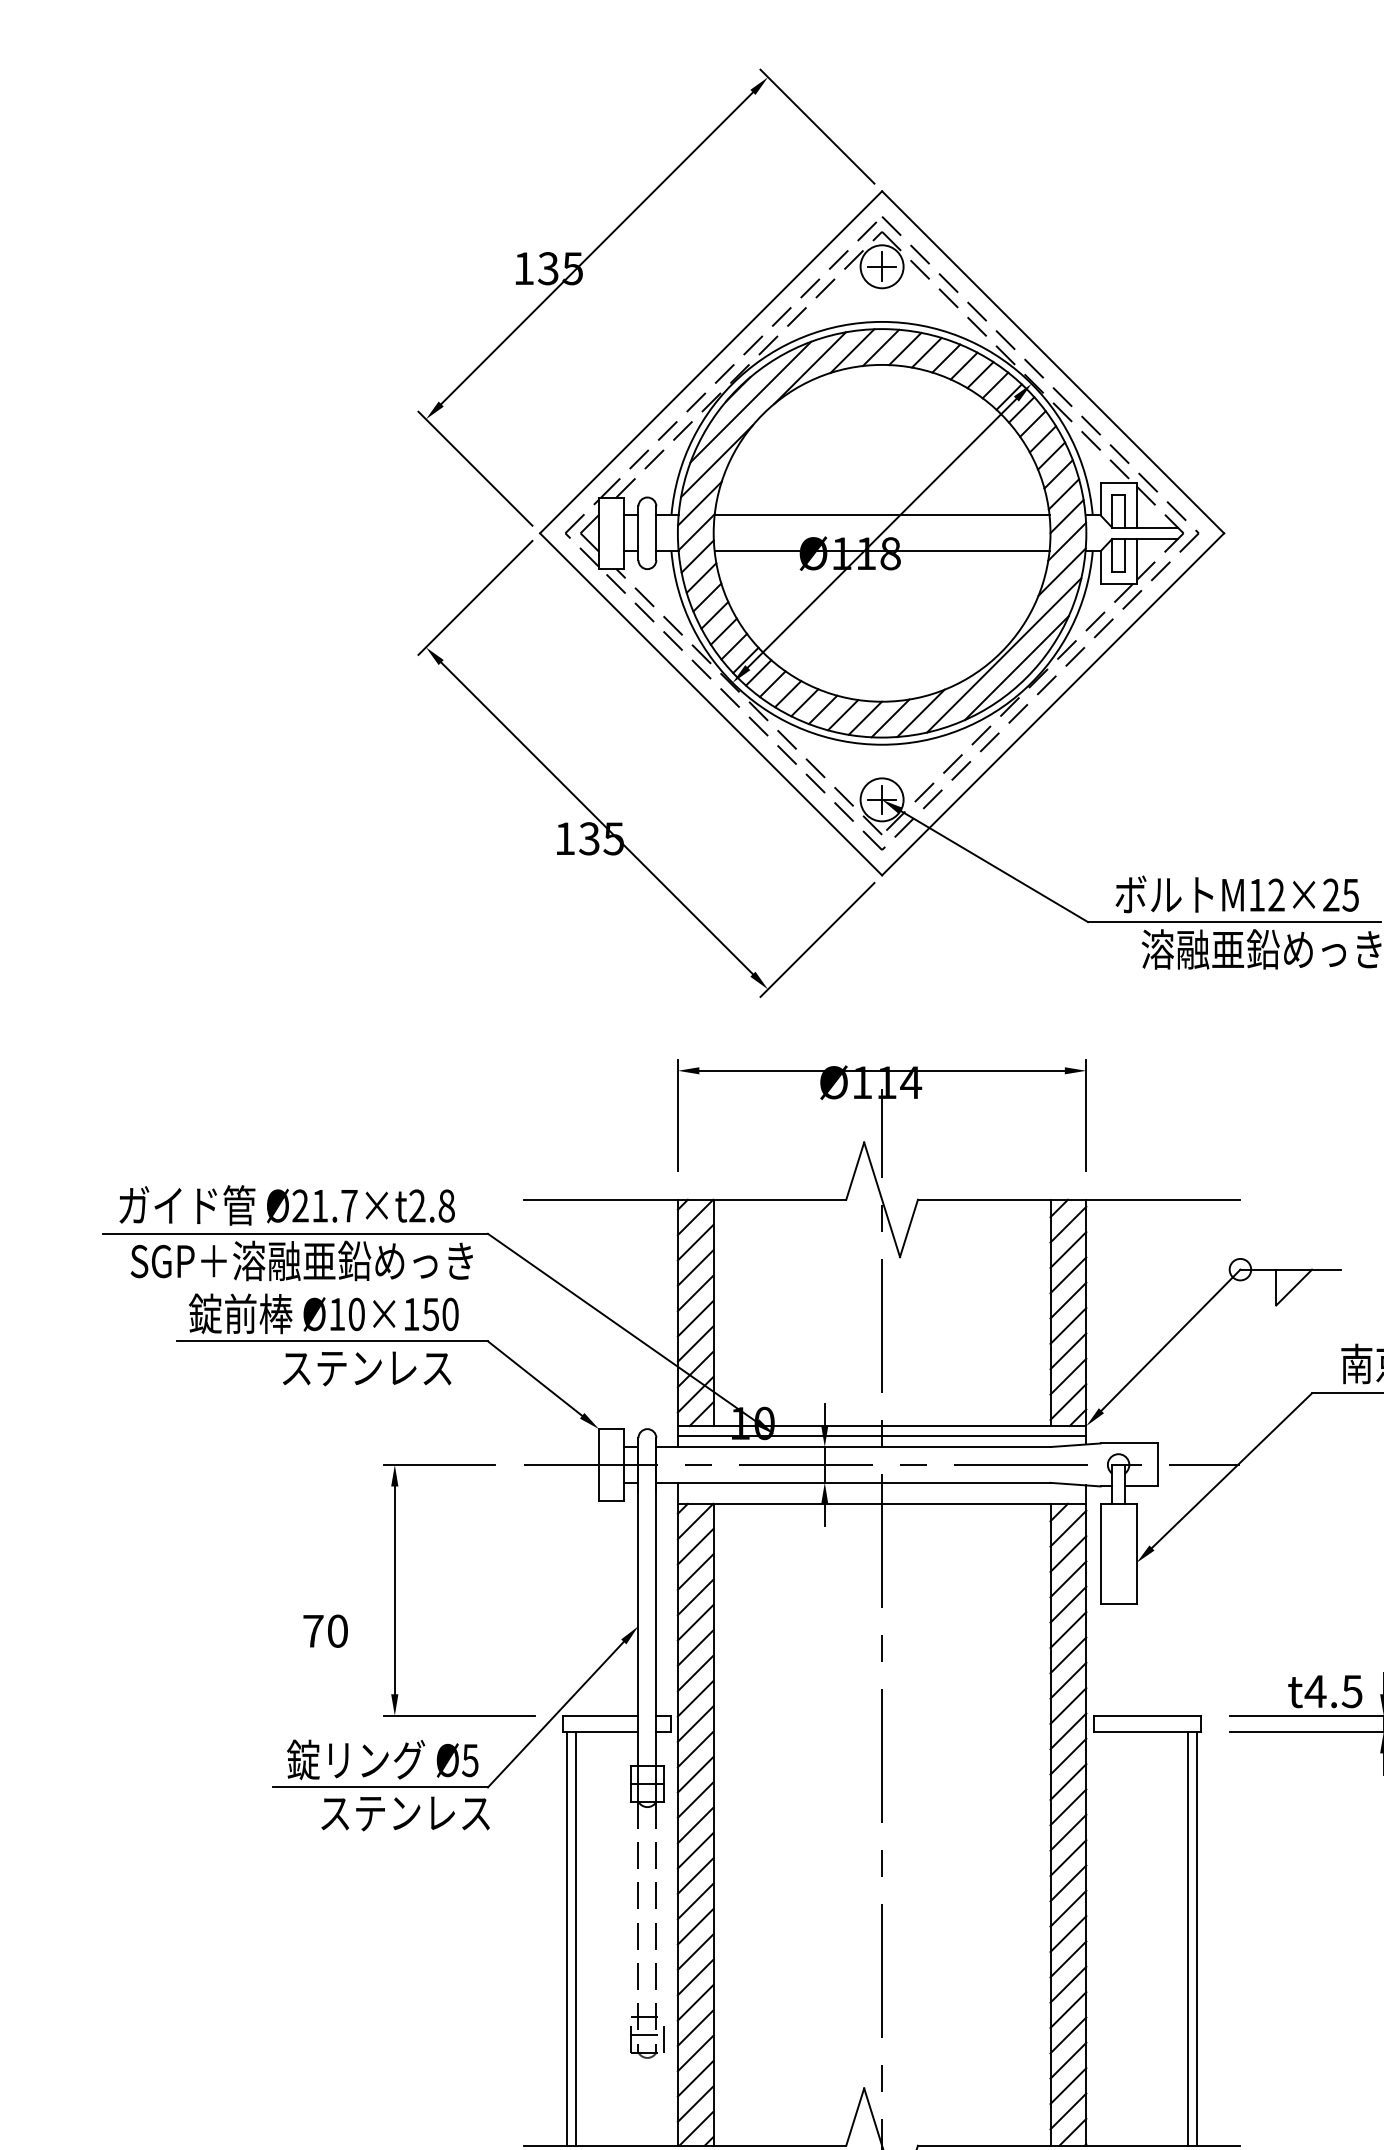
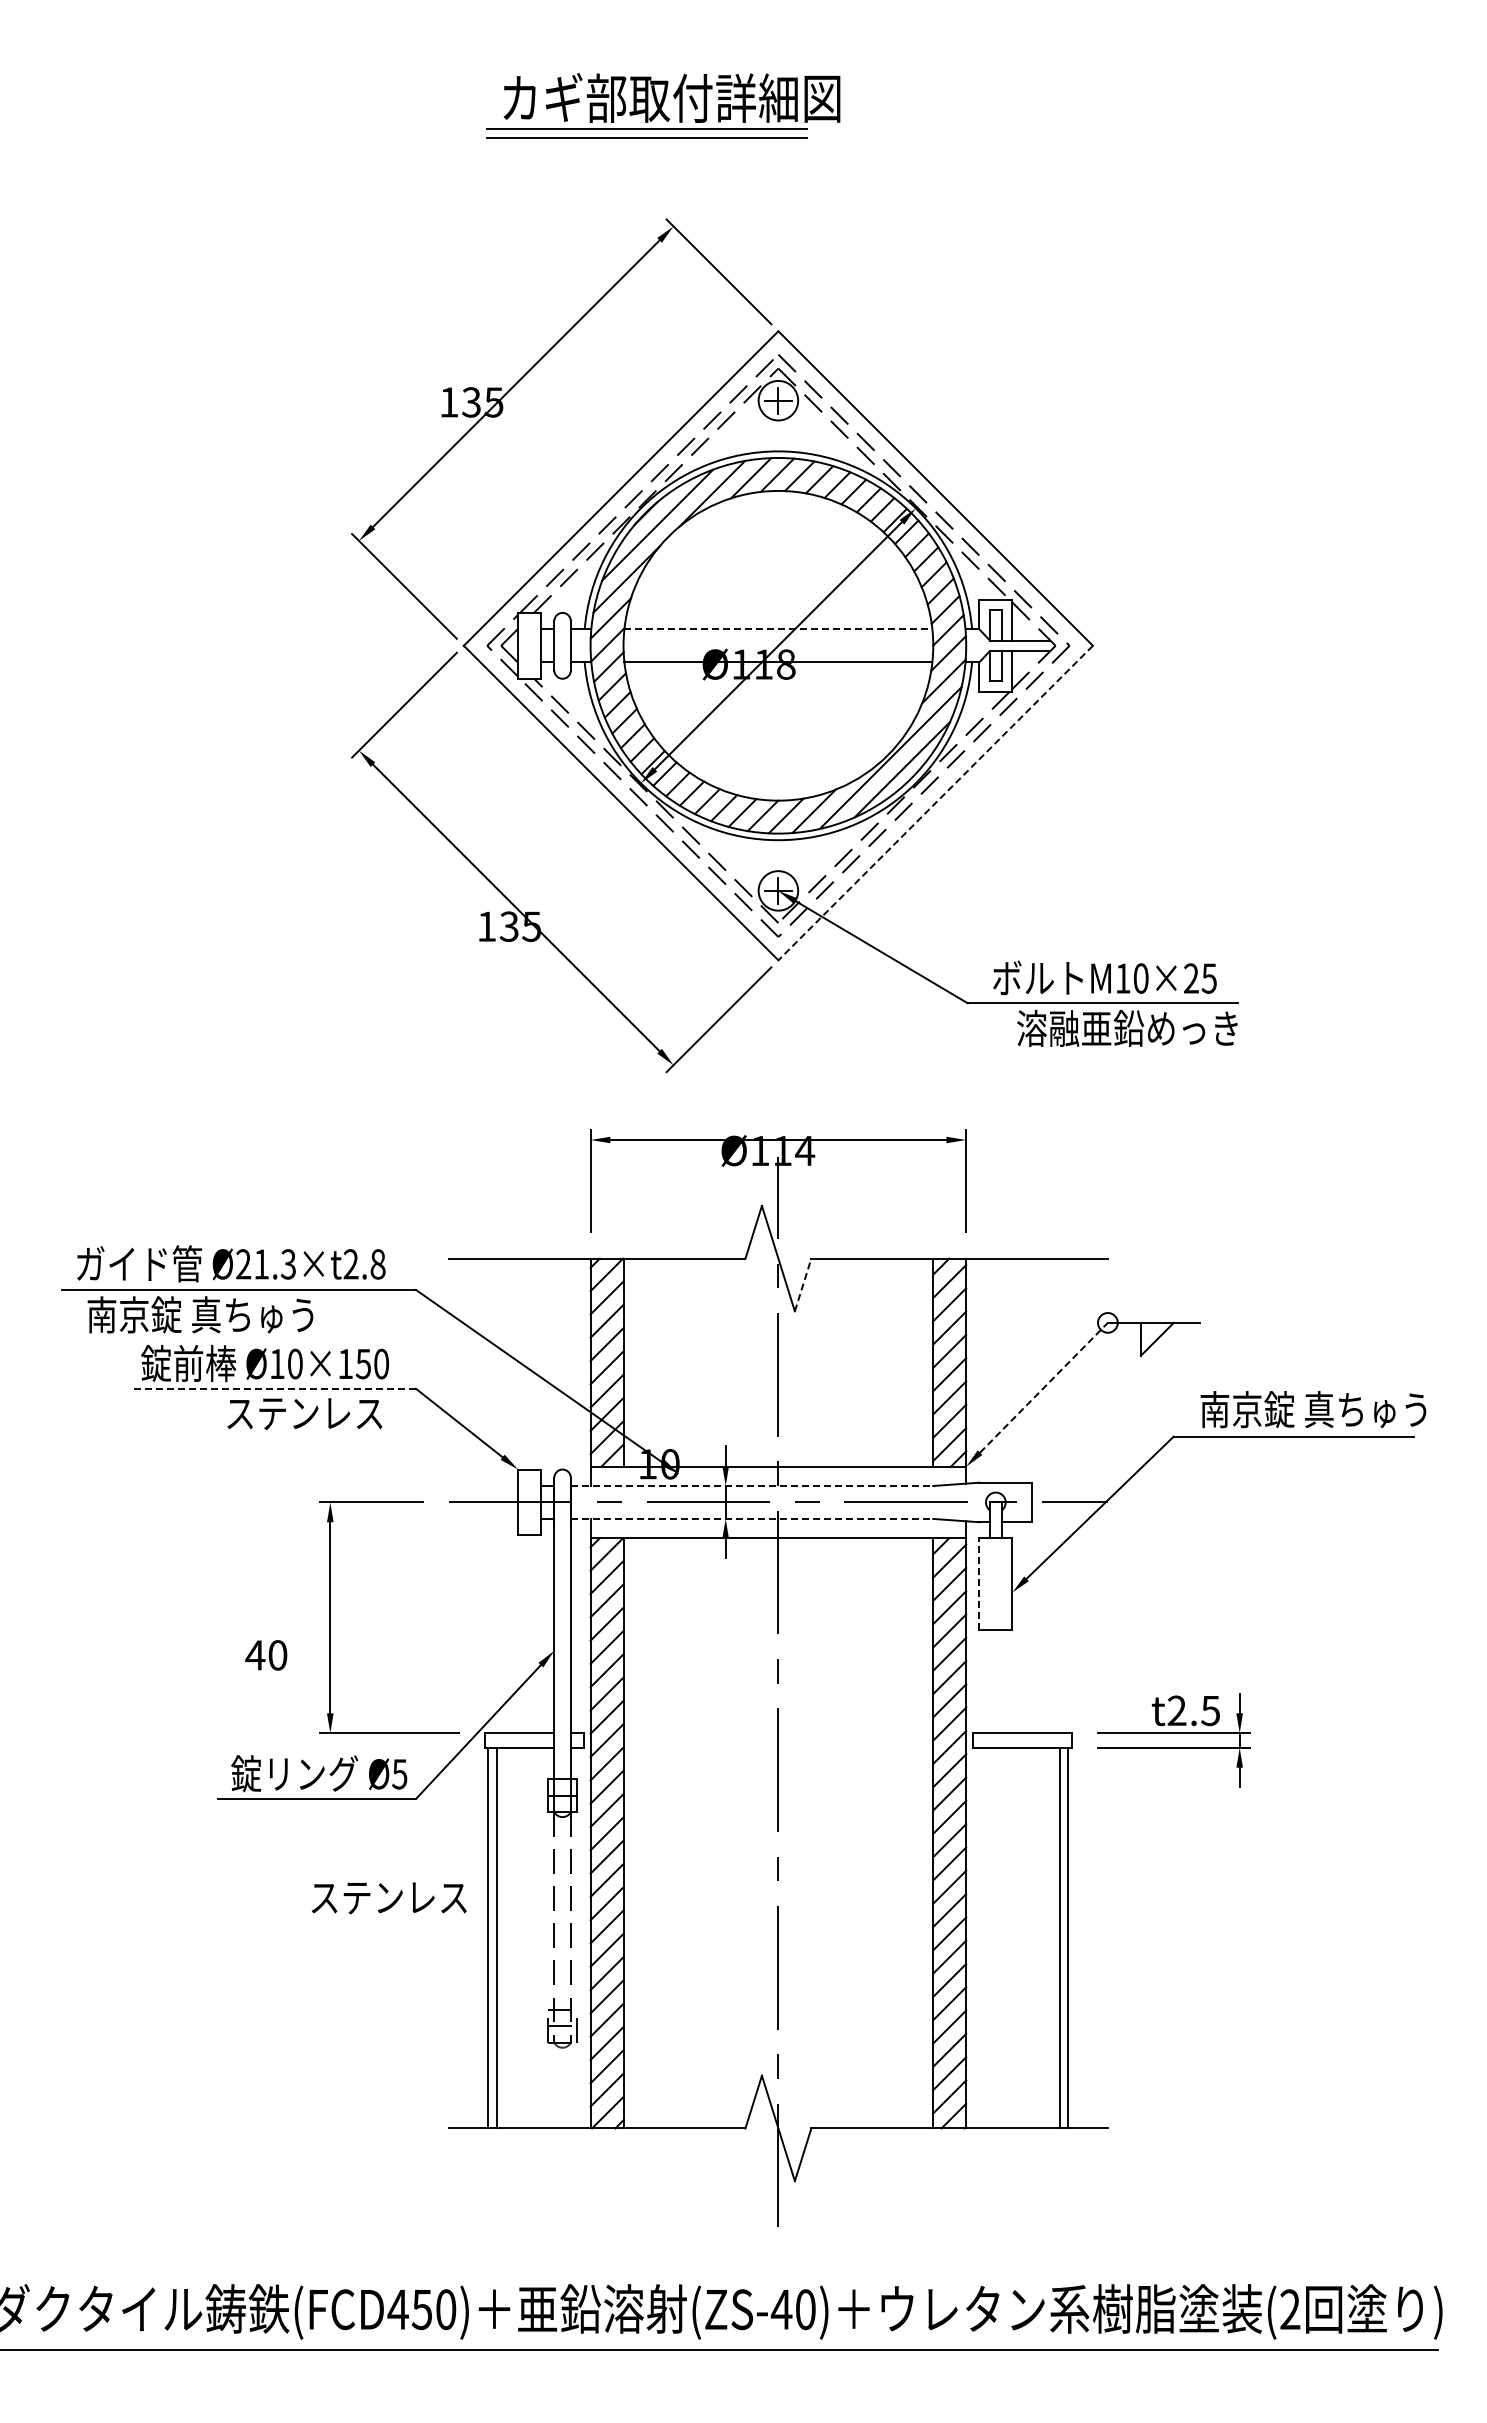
line: (882, 515) -> (778, 629), solid -> dashed
line: (1052, 704) -> (935, 803), solid -> dashed
text: (1275, 895) -> (1140, 978), M12×25 -> M10×25
text: (349, 1206) -> (288, 1264), Ø21.7×t2.8 -> Ø21.3×t2.8
line: (909, 1229) -> (803, 1285), solid -> dashed
text: (301, 1260) -> (244, 1314), SGP＋溶融亜鉛めっき -> 南京錠 真ちゅう
line: (1171, 1339) -> (1044, 1387), solid -> dashed
line: (333, 1341) -> (273, 1388), solid -> dashed
line: (882, 1435) -> (778, 1475), removed
line: (853, 1446) -> (752, 1485), solid -> dashed
line: (853, 1482) -> (752, 1518), solid -> dashed
line: (1100, 1553) -> (979, 1583), solid -> dashed
text: (313, 1631) -> (255, 1655), 70 -> 40
text: (1315, 1691) -> (1176, 1710), t4.5 -> t2.5
text: (405, 1814) -> (389, 1898), moved

